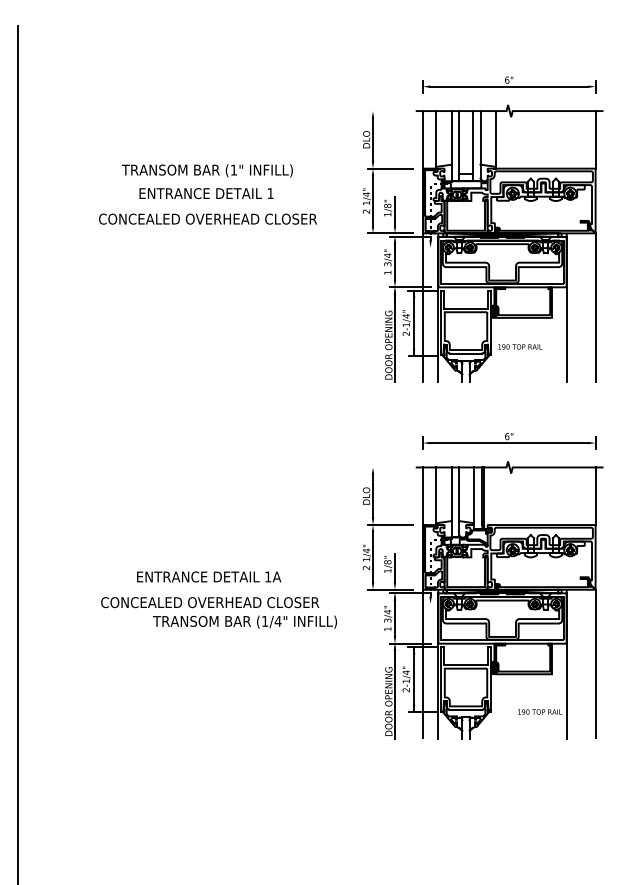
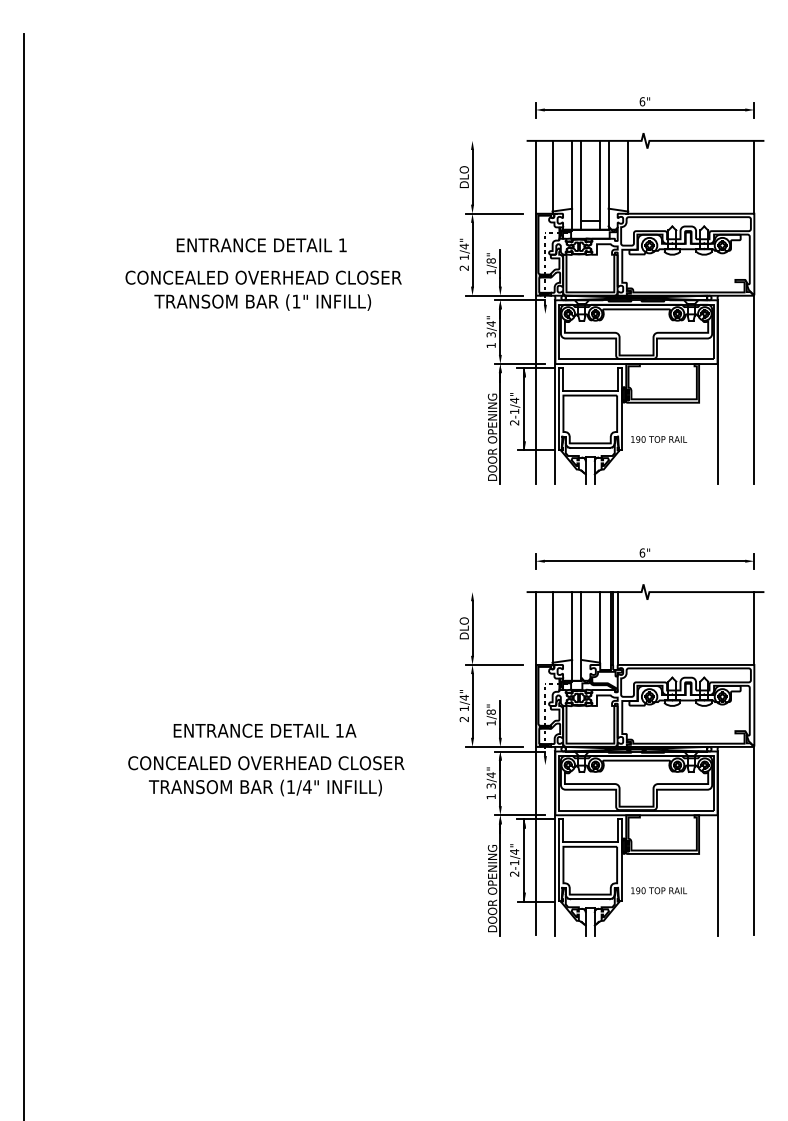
text: (207, 170) -> (262, 302), moved
line: (487, 496) -> (617, 628), added
text: (245, 621) -> (265, 787), moved
text: (539, 711) -> (658, 890), moved

